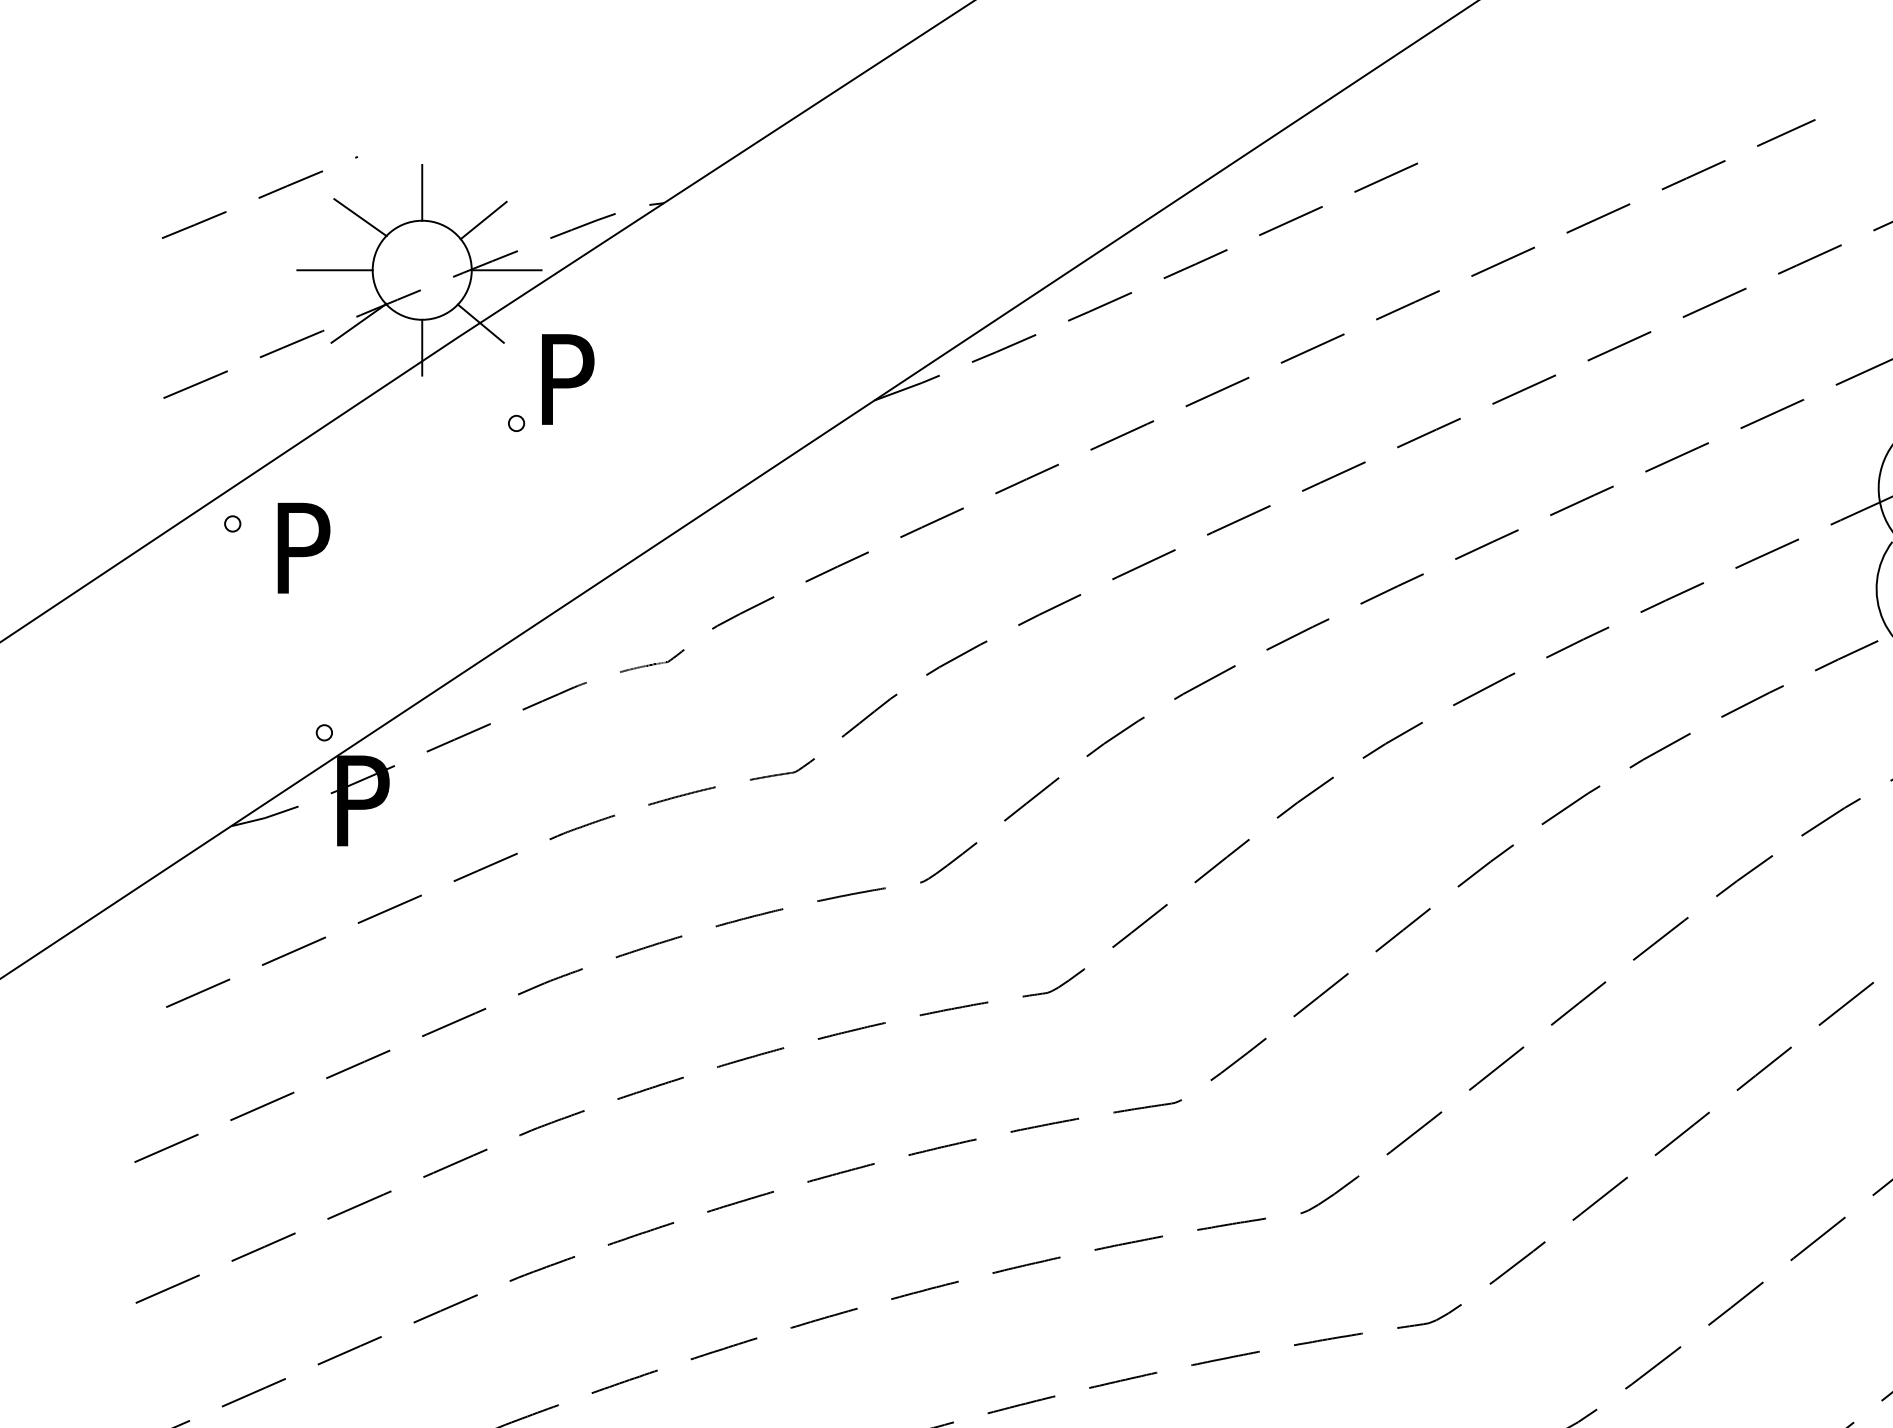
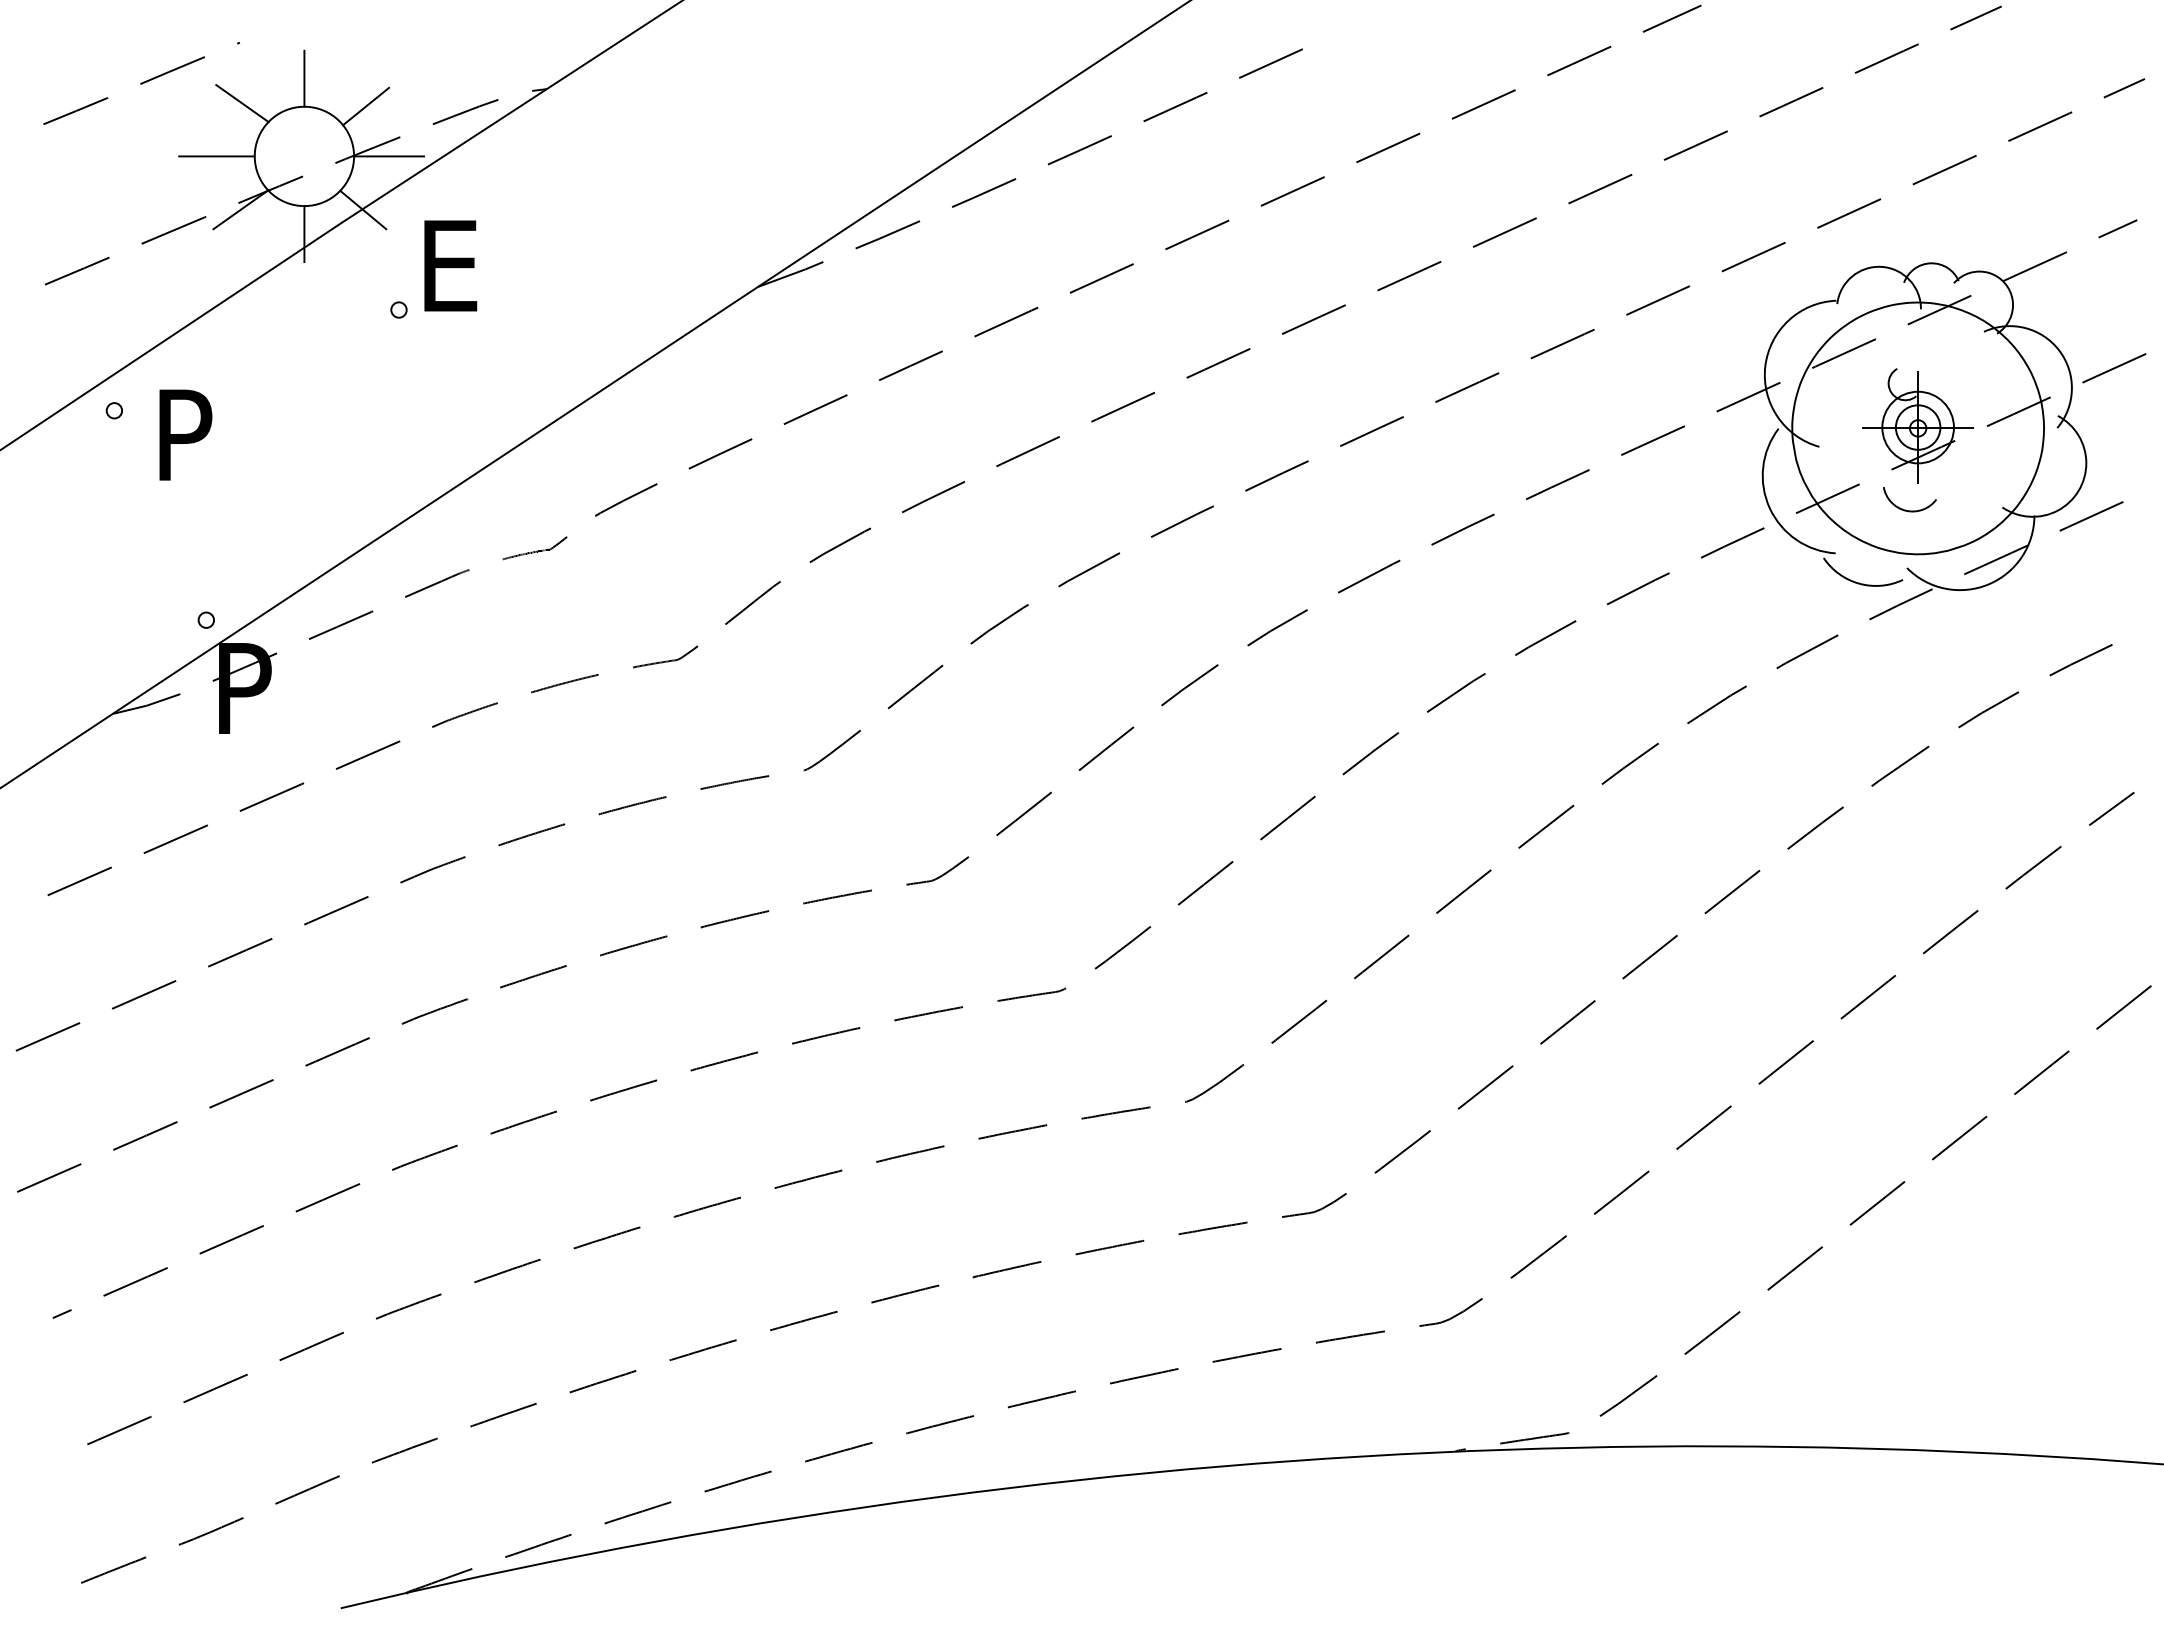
text: (573, 379) -> (456, 265), P -> E

